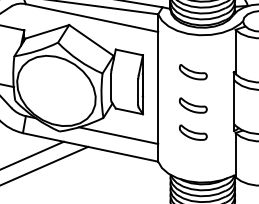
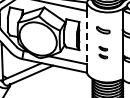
line: (157, 87) -> (86, 37), solid -> dashed
part: (193, 119) -> (103, 52), size x0.6

